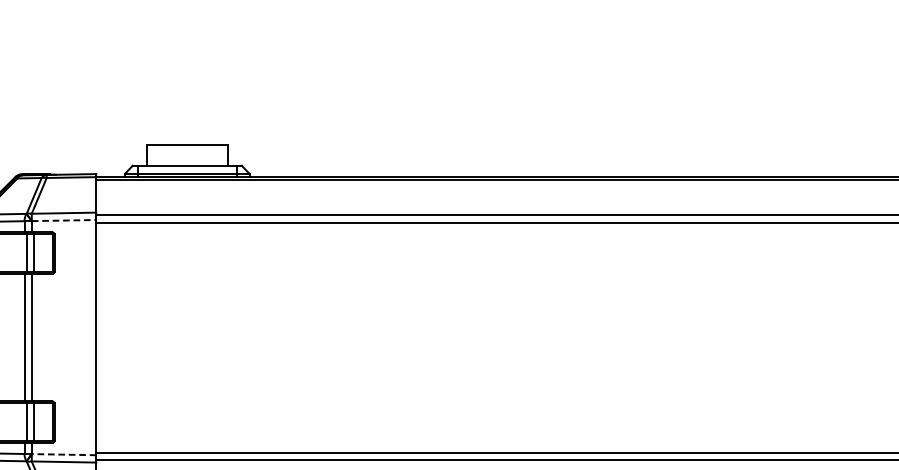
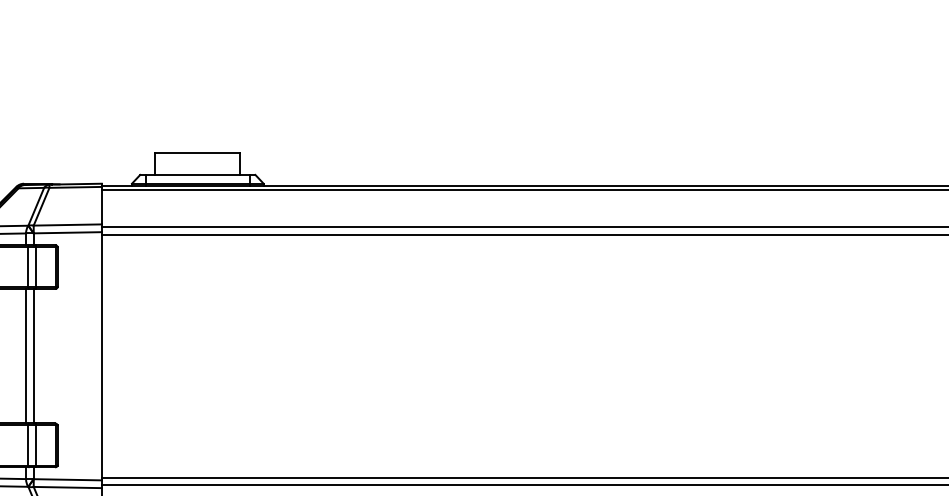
line: (64, 220) -> (68, 232), dashed -> solid
line: (63, 454) -> (67, 479), dashed -> solid

